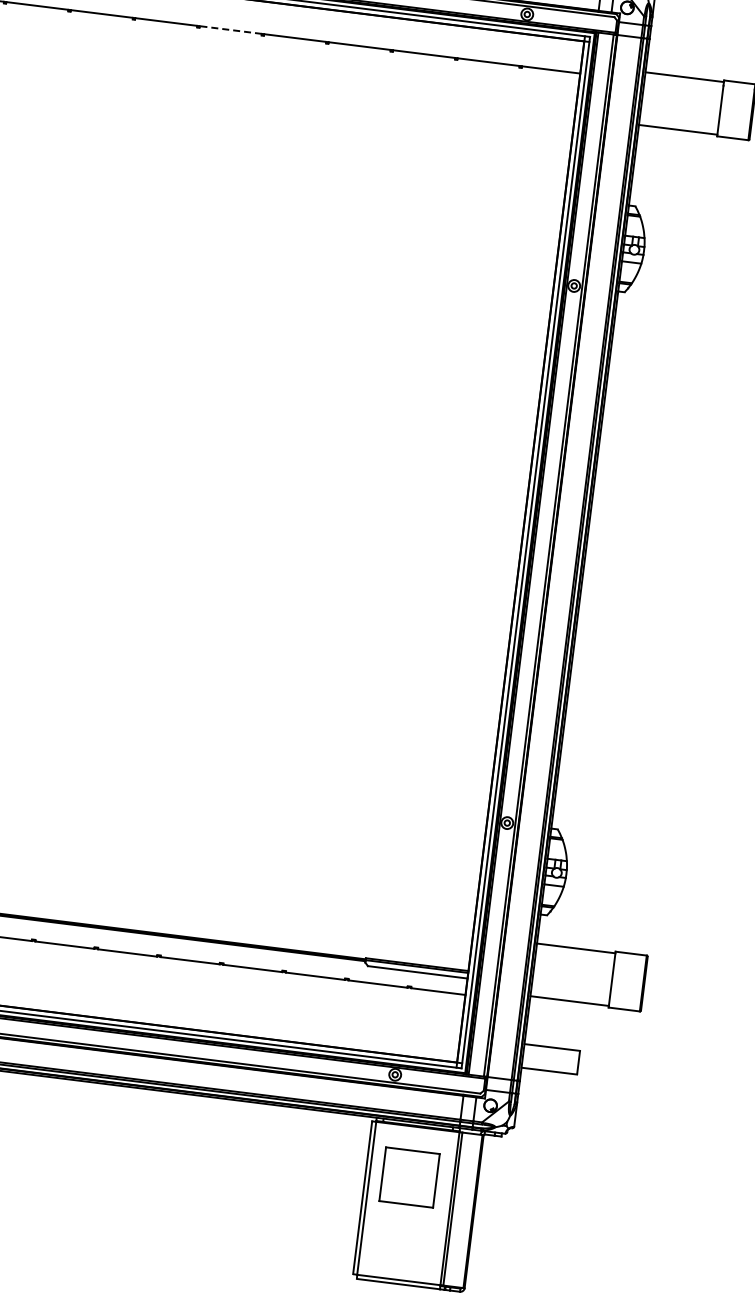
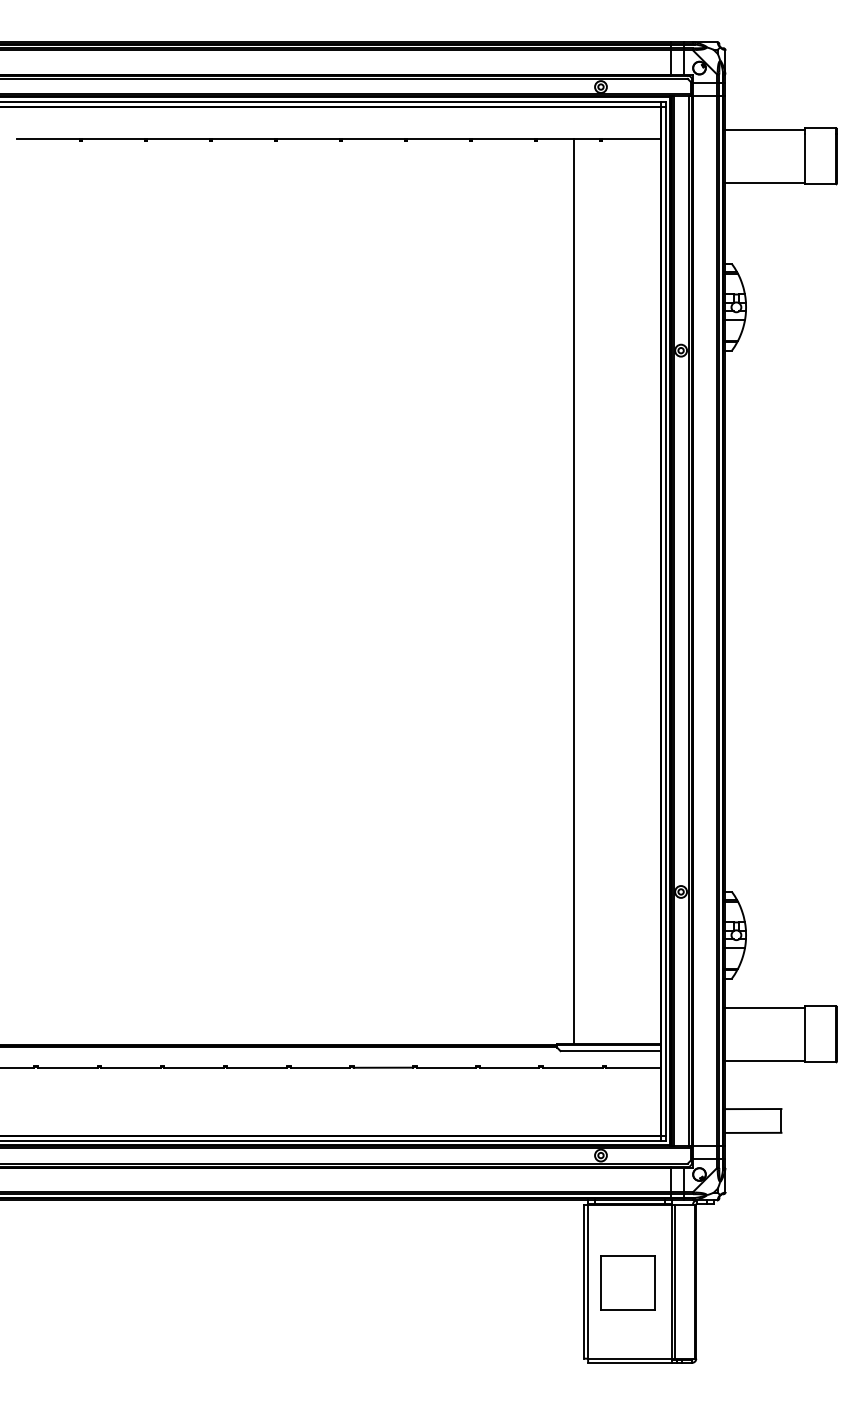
line: (230, 30) -> (308, 139), dashed -> solid
line: (437, 511) -> (573, 591), added
part: (409, 1177) -> (627, 1282), moved

